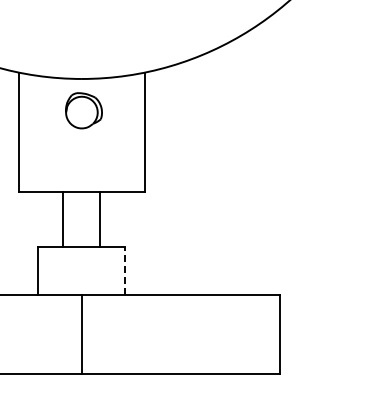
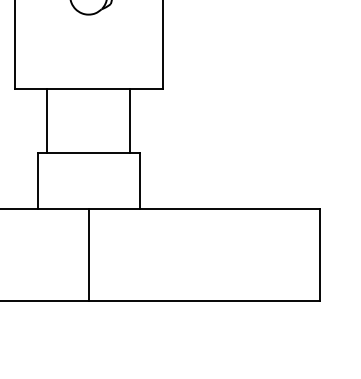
line: (63, 219) -> (47, 120), moved
line: (99, 219) -> (130, 120), moved
line: (125, 270) -> (139, 180), dashed -> solid

